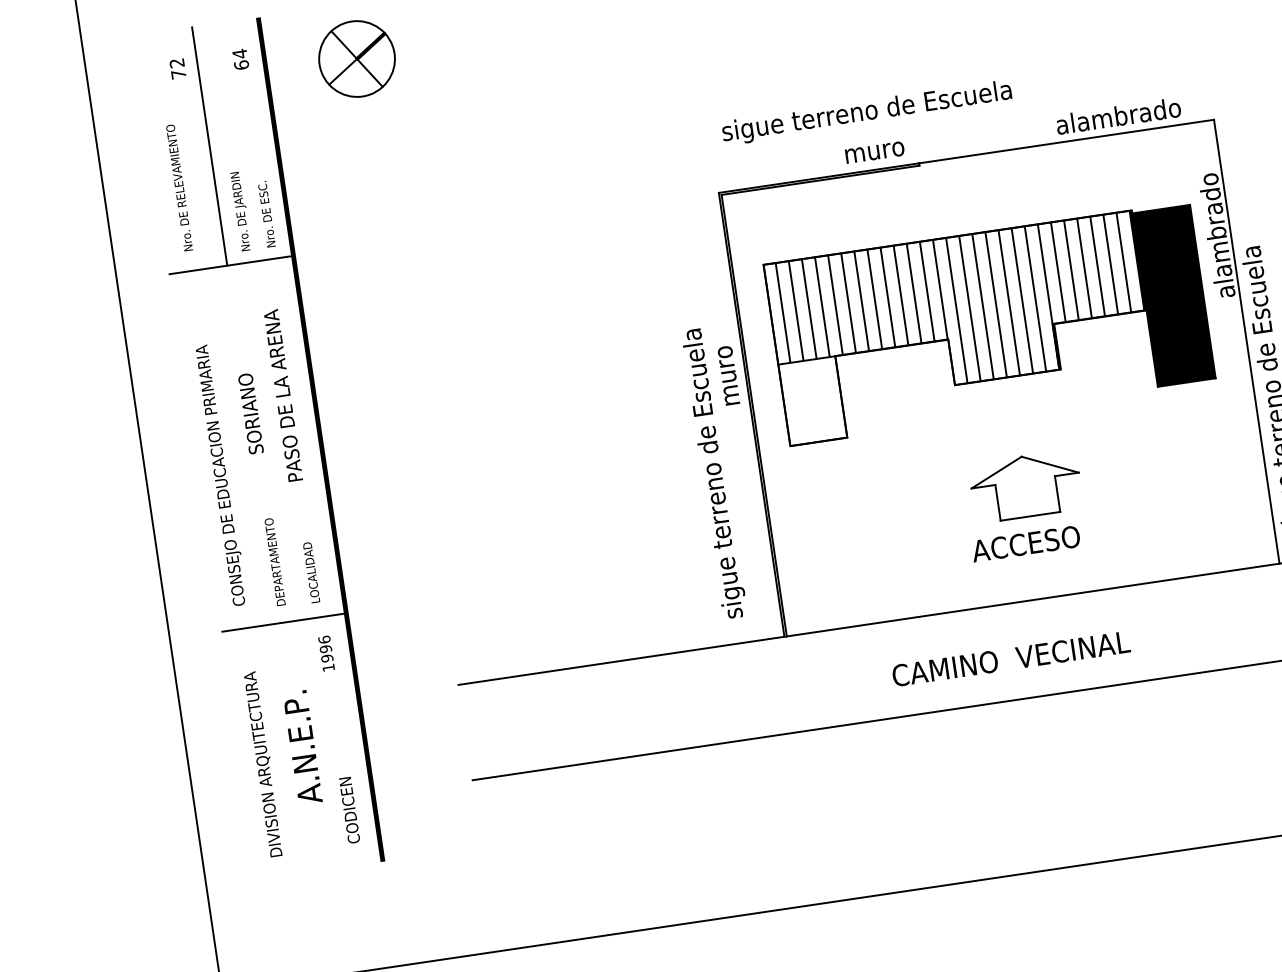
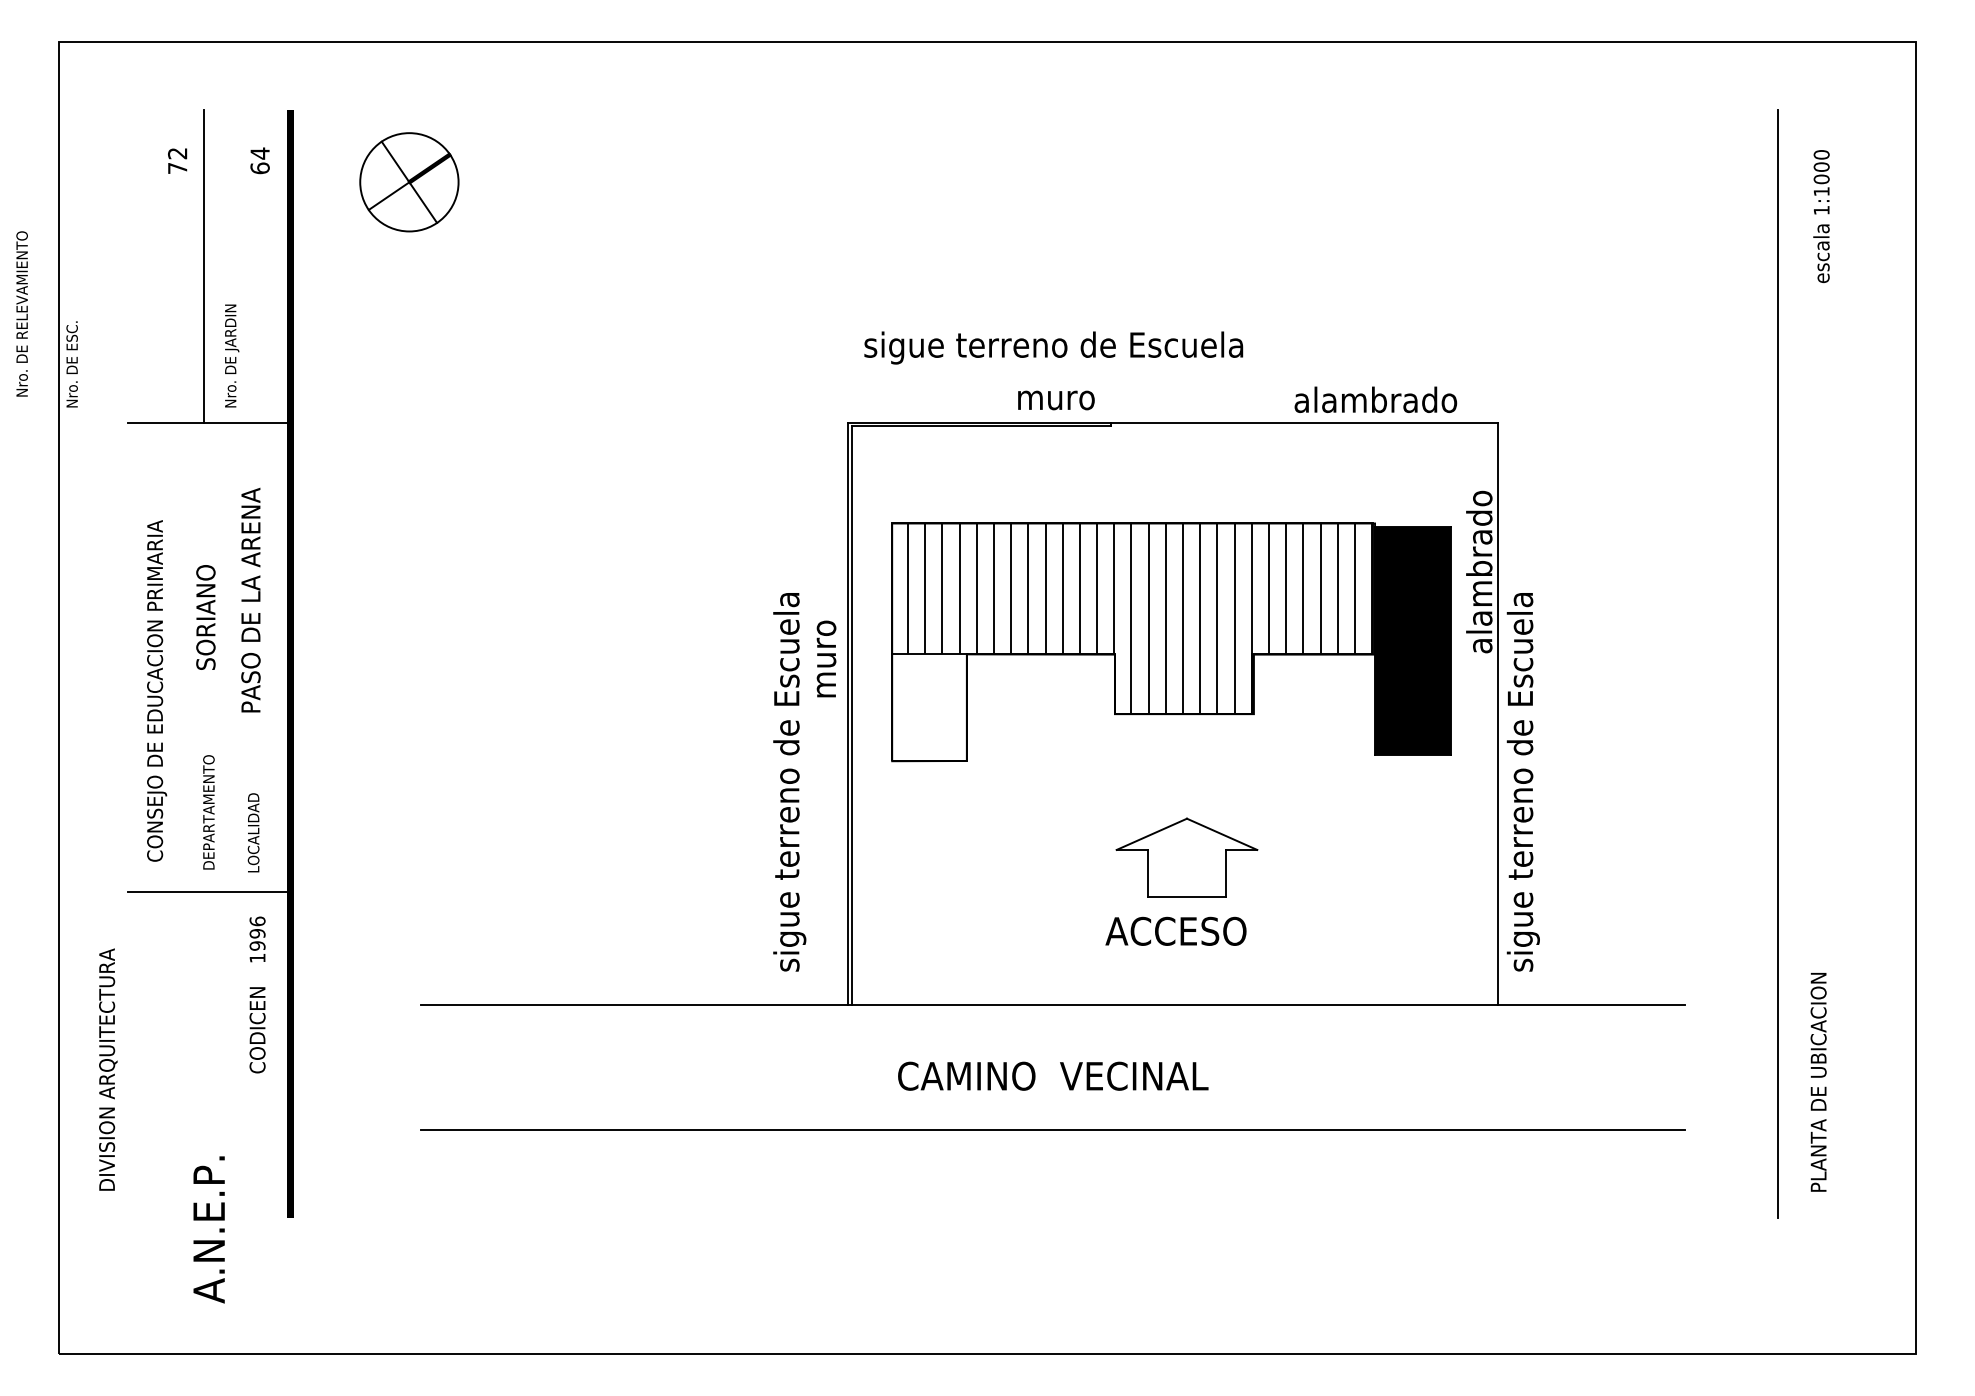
text: (178, 187) -> (21, 313), moved
text: (266, 214) -> (71, 364), moved
text: (1011, 658) -> (1053, 1075), moved
text: (302, 747) -> (208, 1229), moved
text: (264, 764) -> (108, 1069), moved
text: (349, 810) -> (257, 1030), moved

